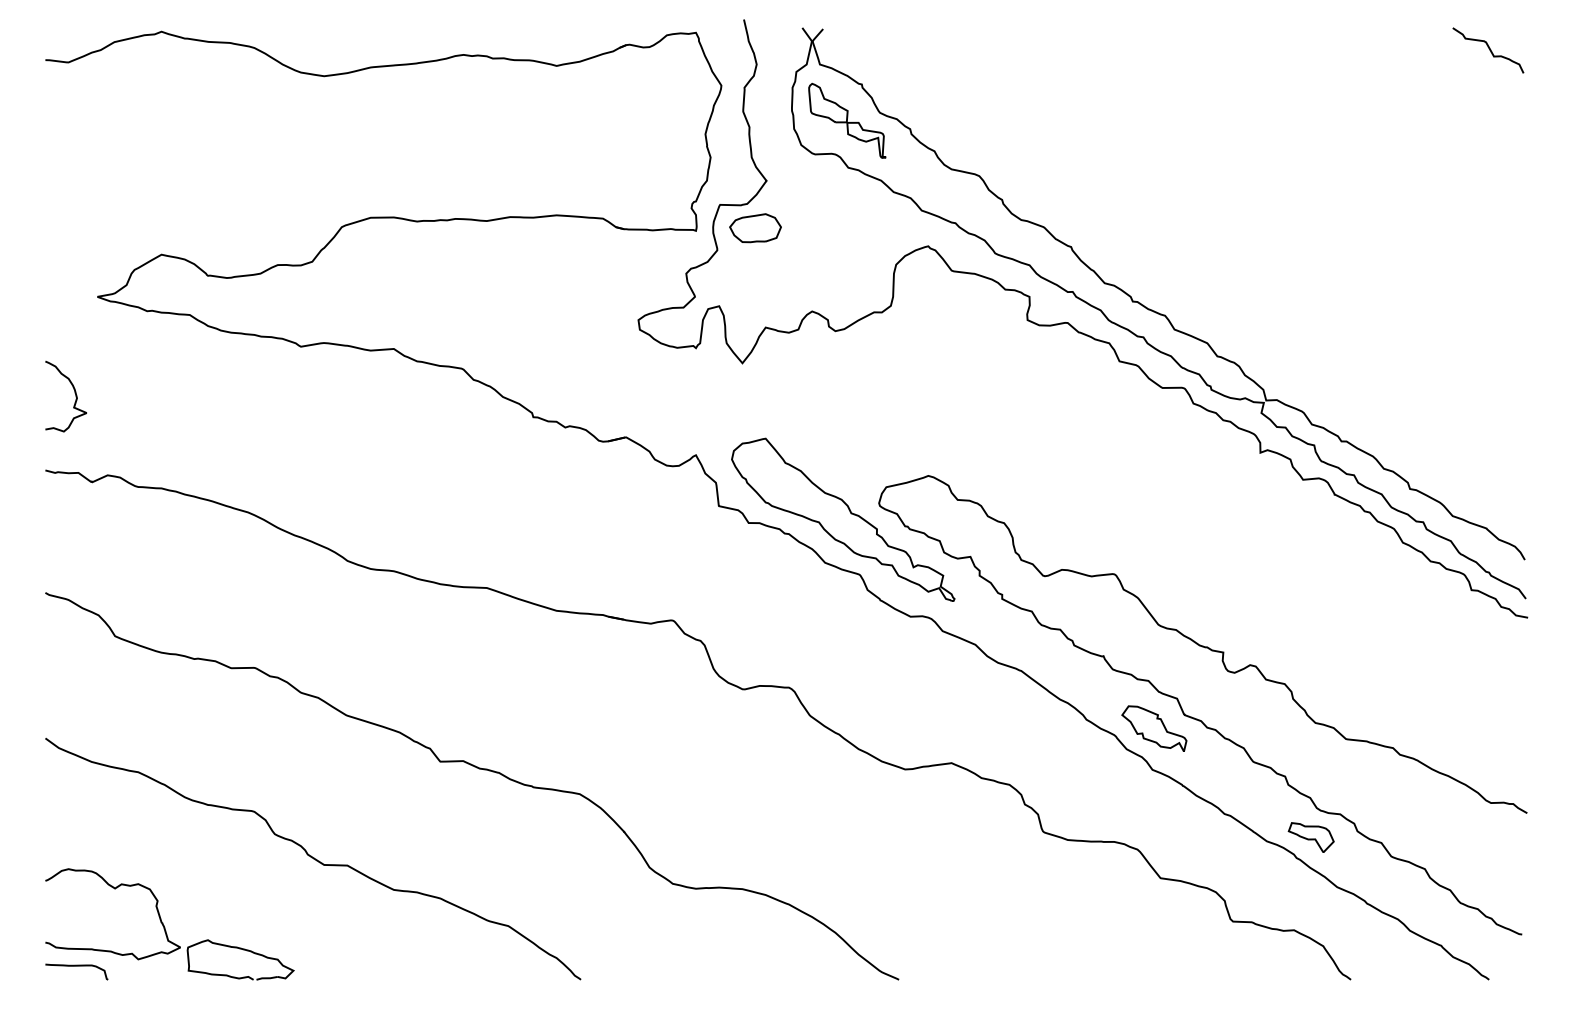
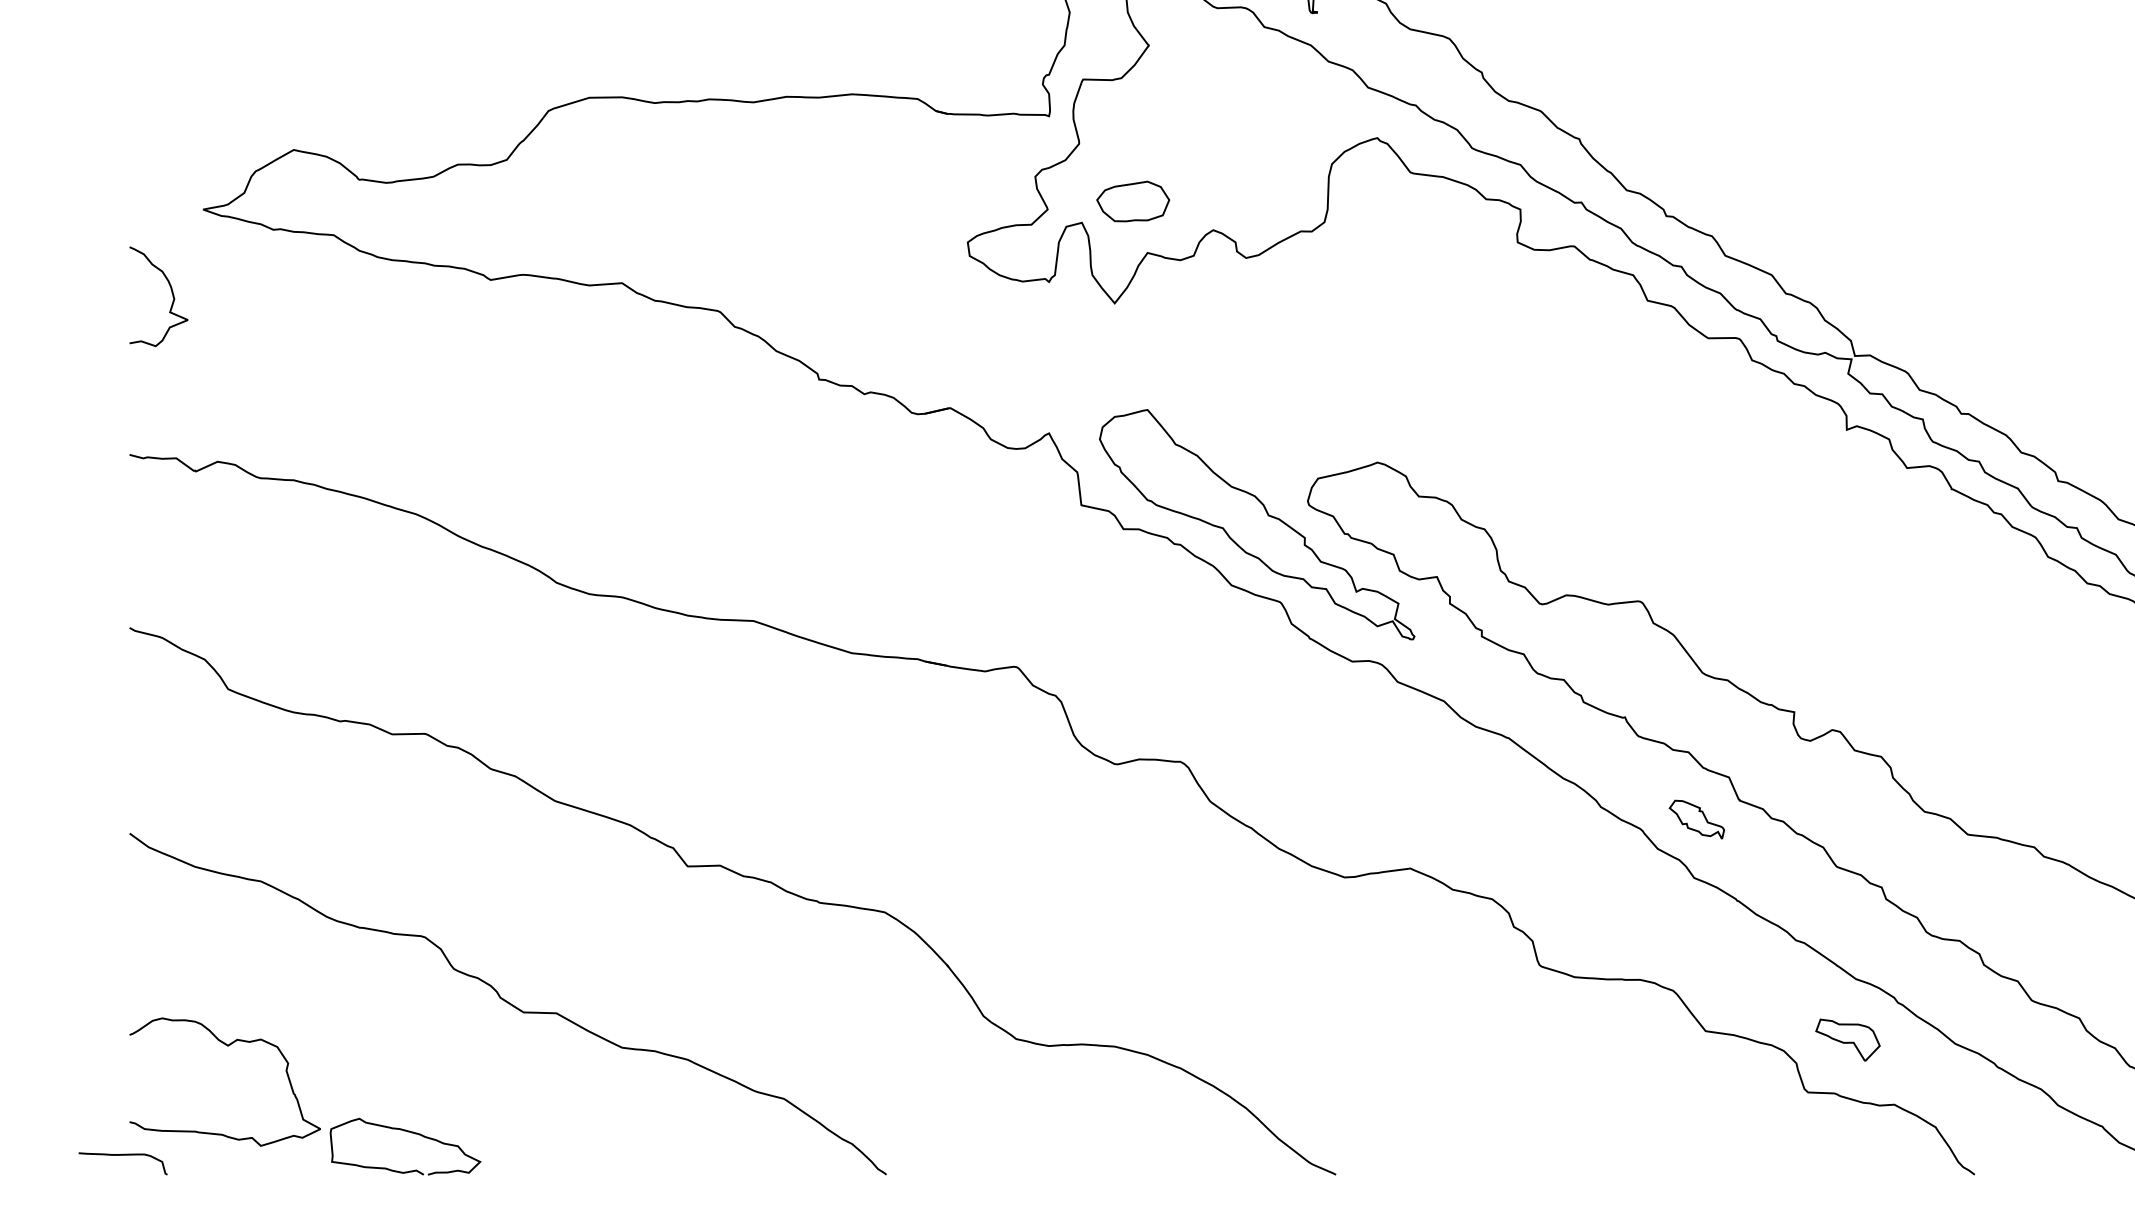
part: (755, 228) -> (1133, 201), moved
curve: (74, 393) -> (170, 292), moved
part: (1154, 728) -> (1697, 819), size x0.6
part: (1310, 837) -> (1846, 1040), moved
curve: (76, 966) -> (122, 1155), moved

